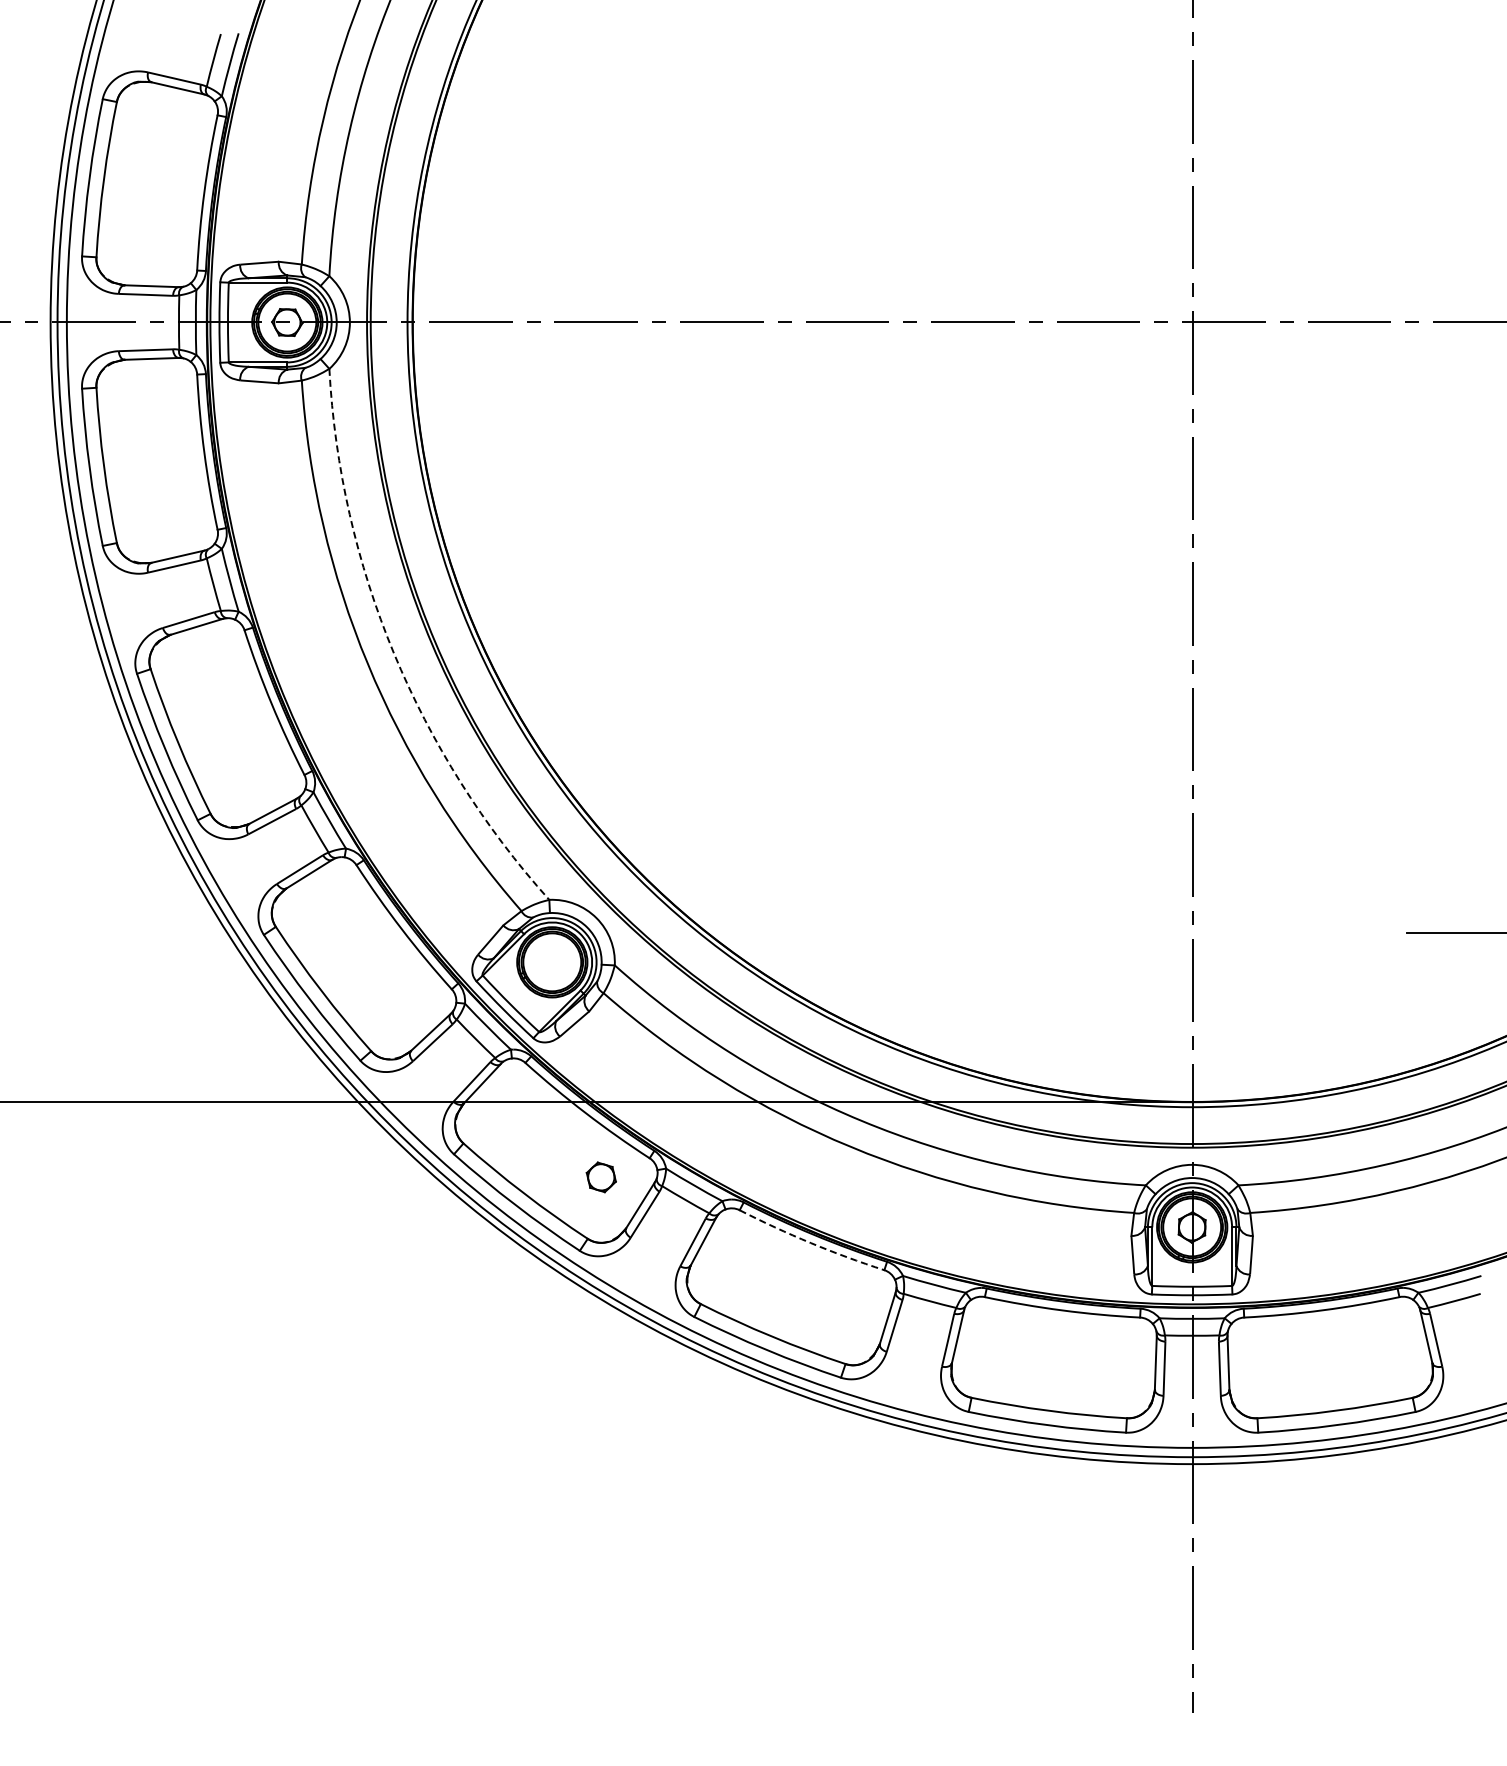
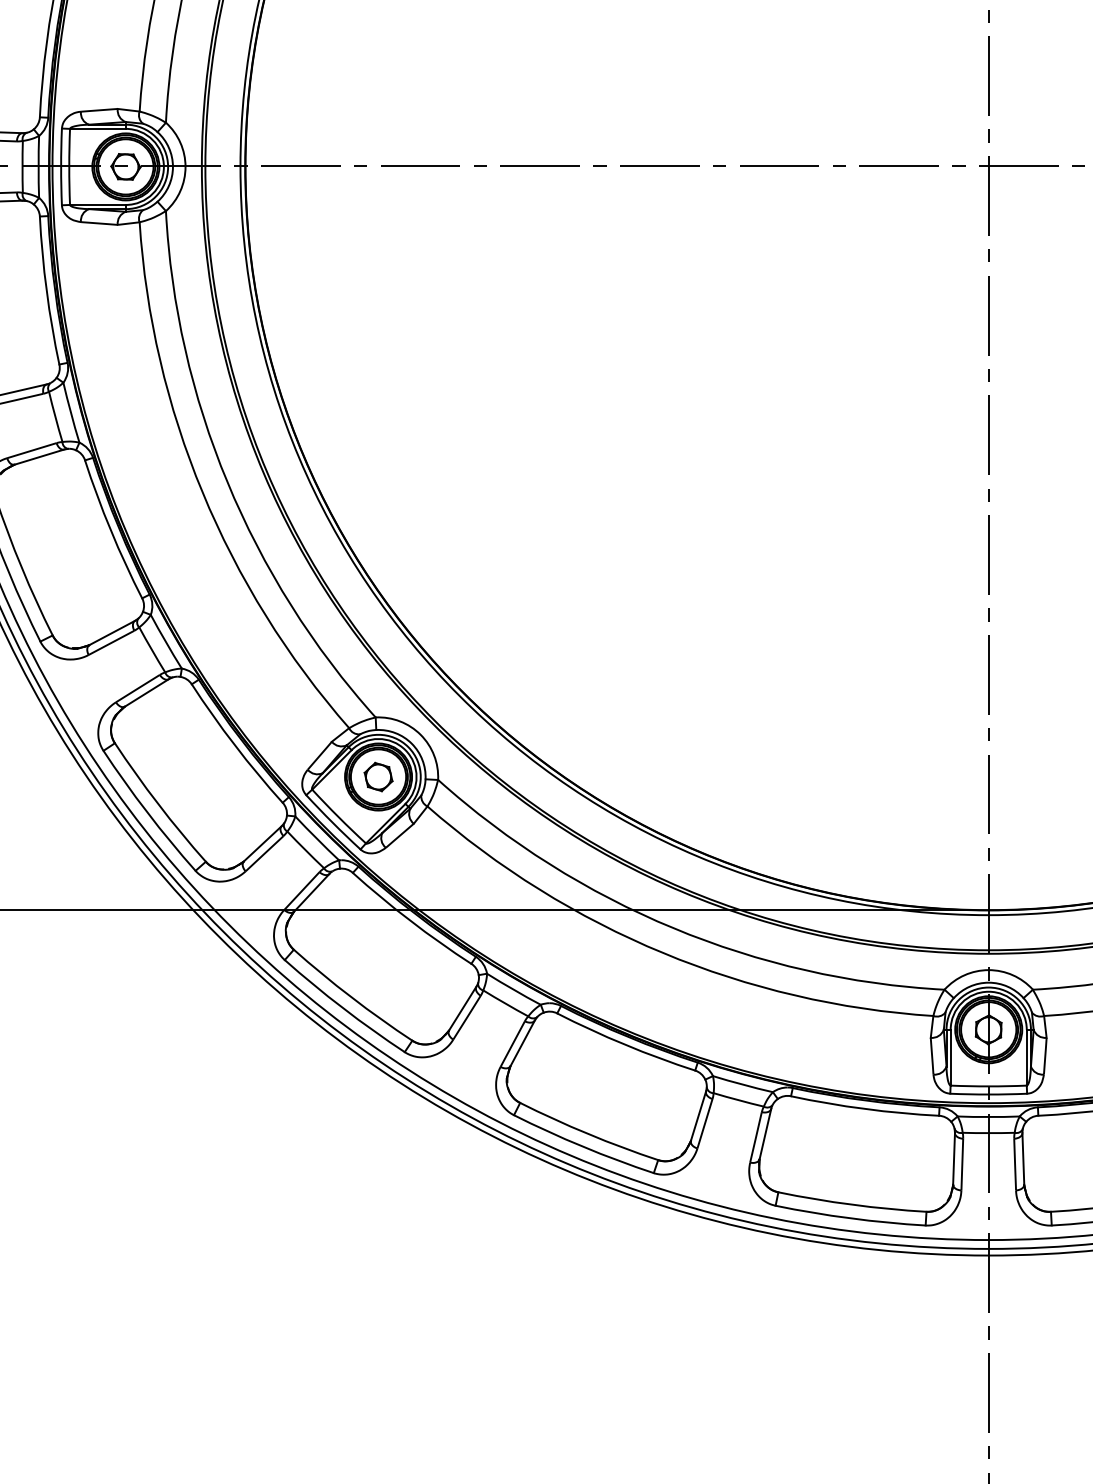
arc: (393, 653) -> (227, 482), dashed -> solid
part: (600, 1177) -> (377, 777), moved
arc: (810, 1243) -> (624, 1045), dashed -> solid

